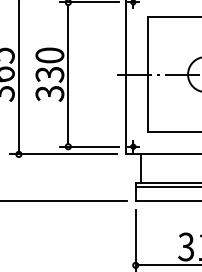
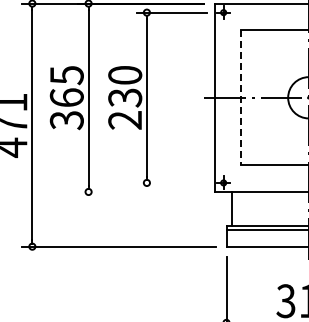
line: (148, 74) -> (241, 97), solid -> dashed
text: (50, 93) -> (125, 120), 330 -> 230
line: (89, 146) -> (171, 182), removed
line: (63, 154) -> (141, 191), removed

